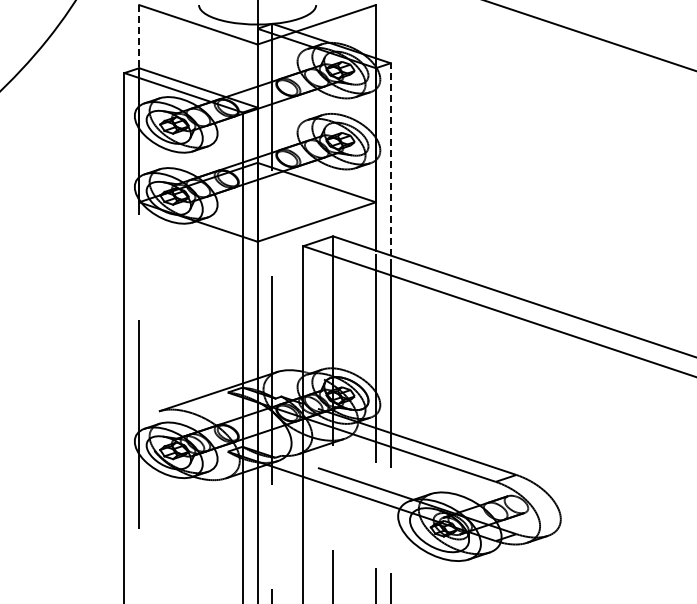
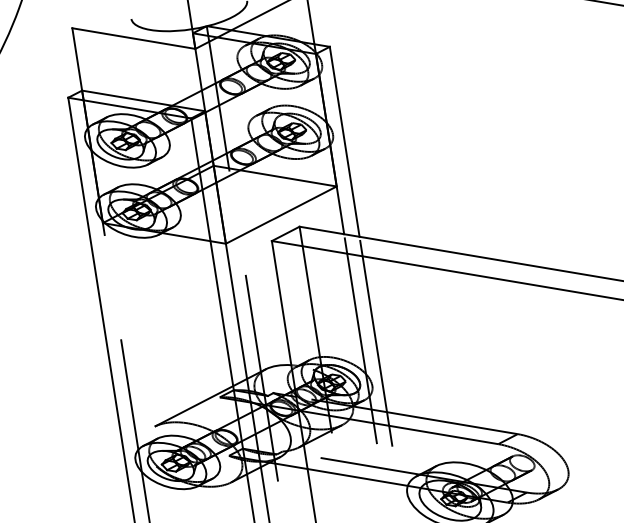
line: (139, 36) -> (77, 59), dashed -> solid
line: (390, 158) -> (344, 140), dashed -> solid

